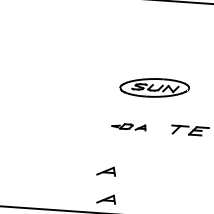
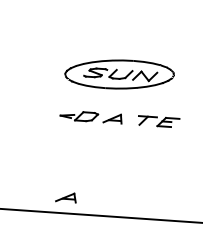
part: (154, 87) -> (119, 74), size x1.43
part: (128, 127) -> (90, 118), size x1.67
part: (105, 171) -> (65, 166), removed

